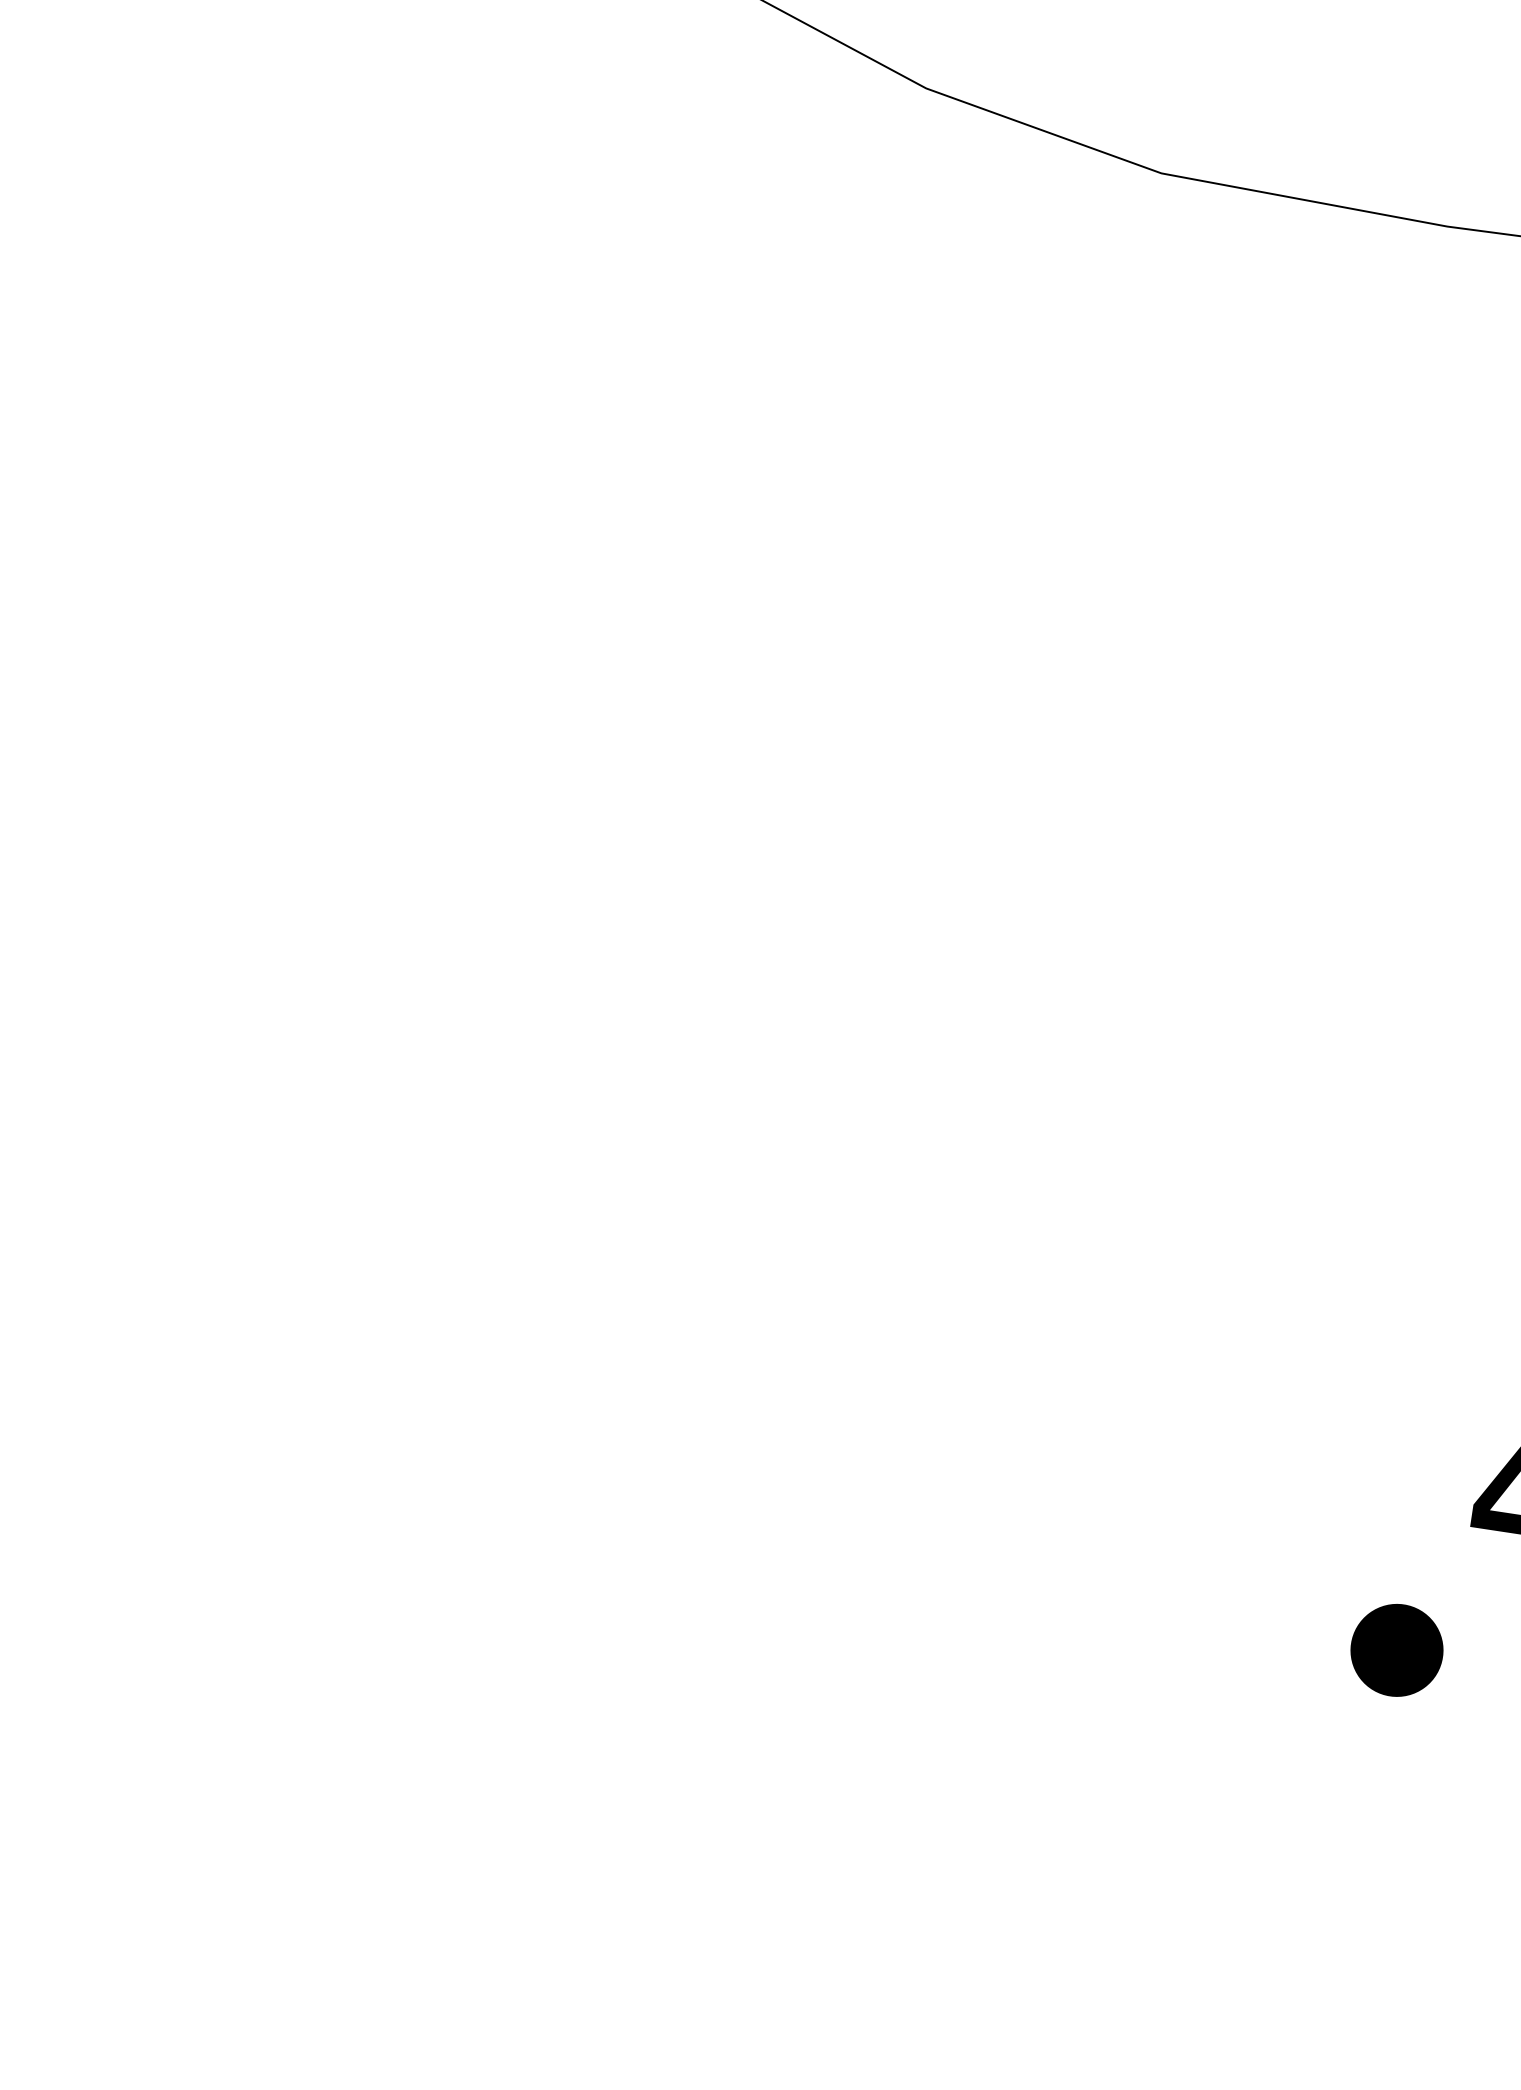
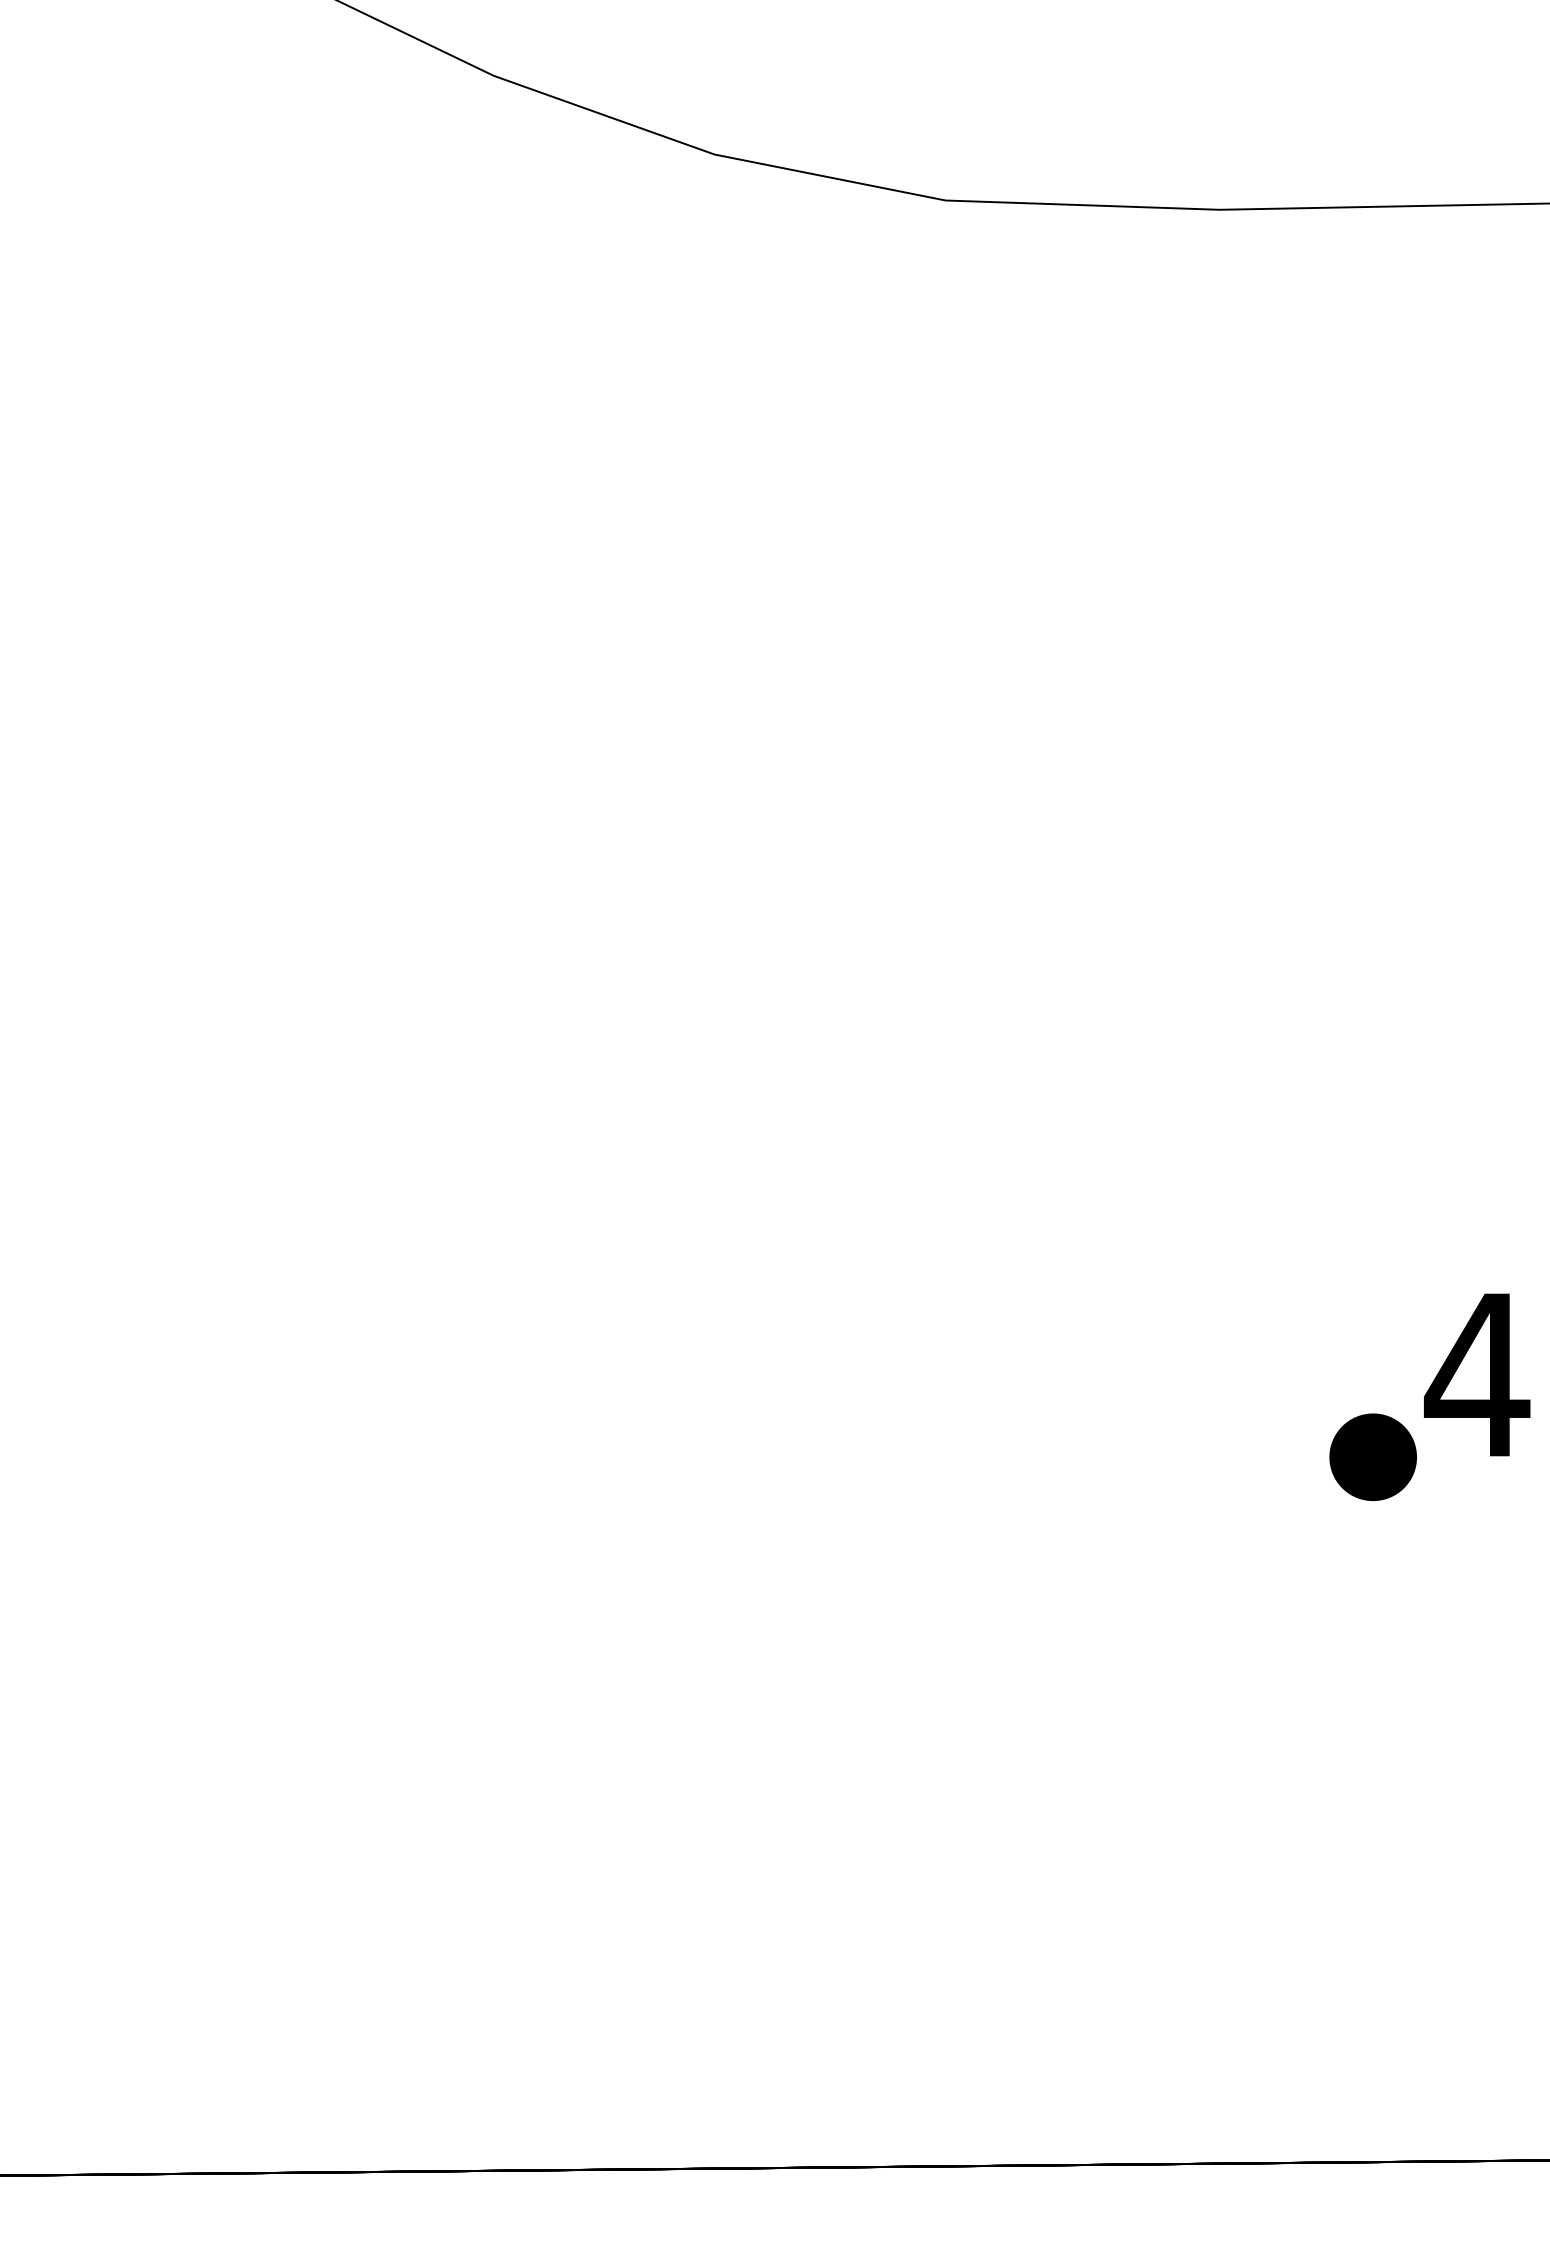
part: (1396, 1649) -> (1372, 1456), moved

